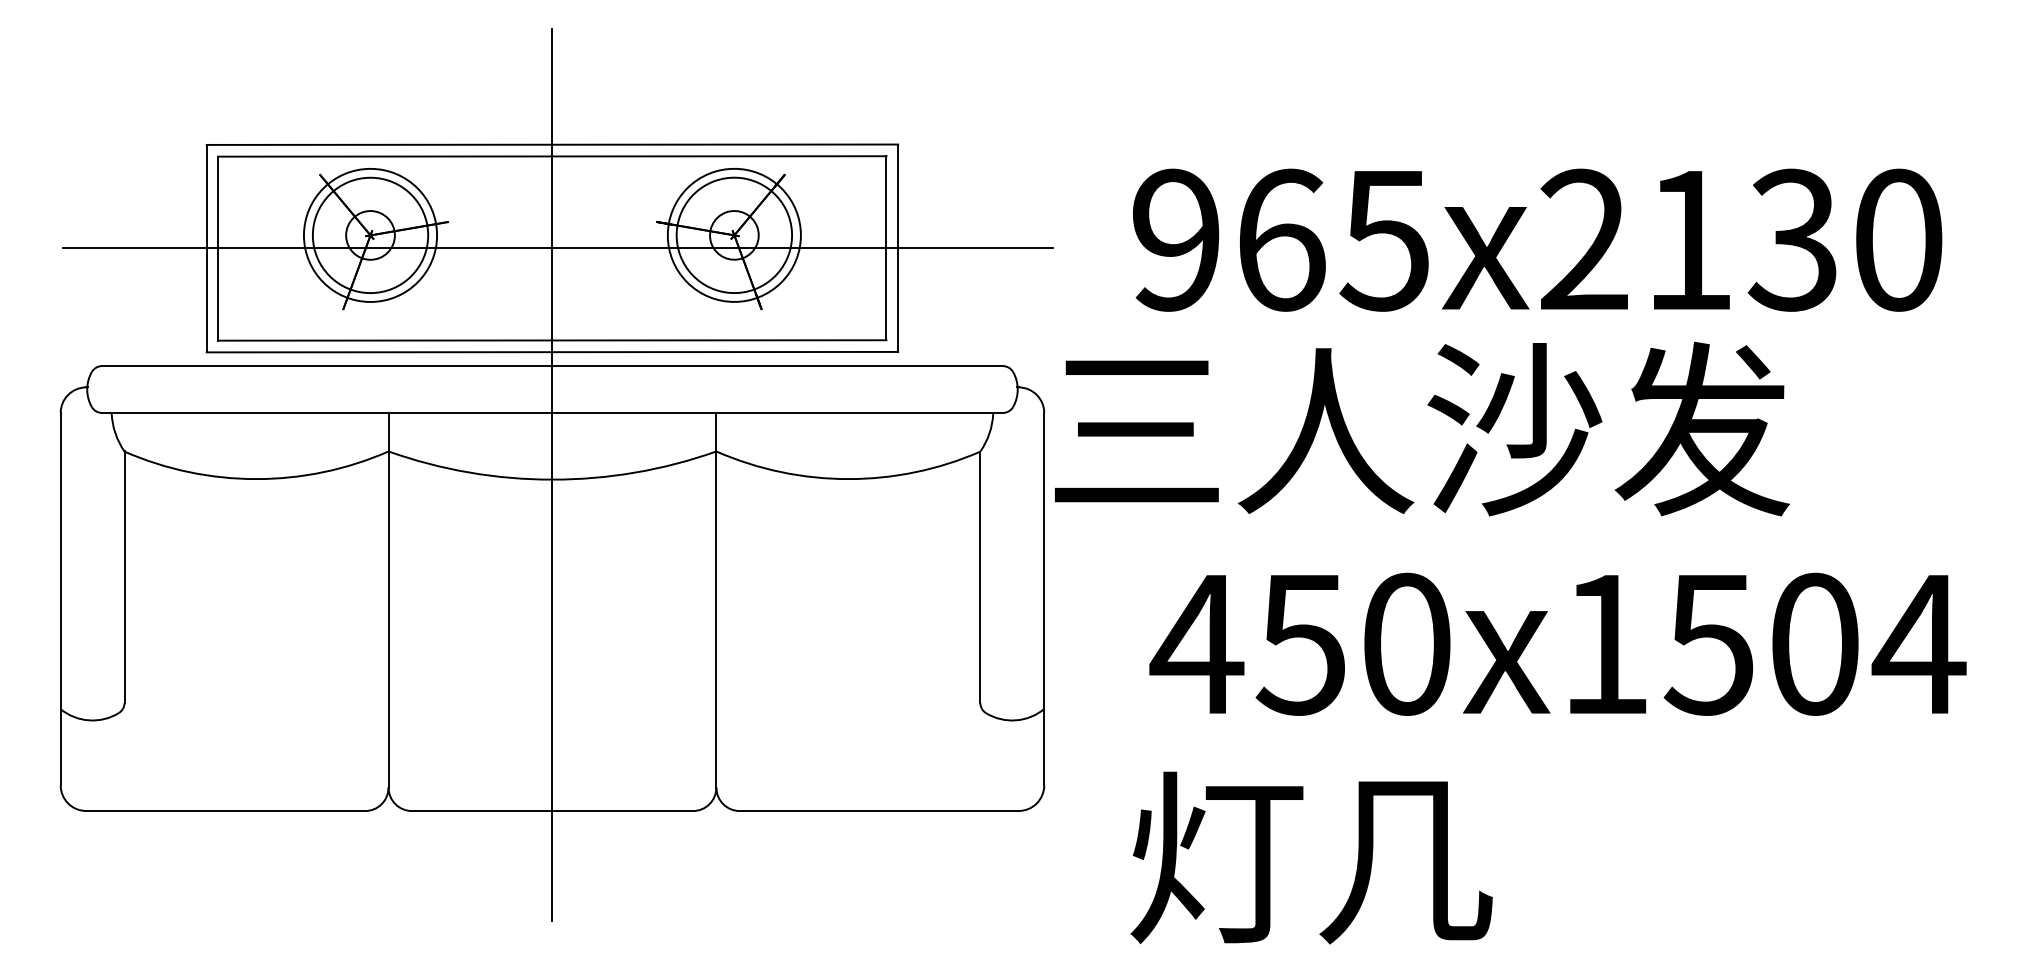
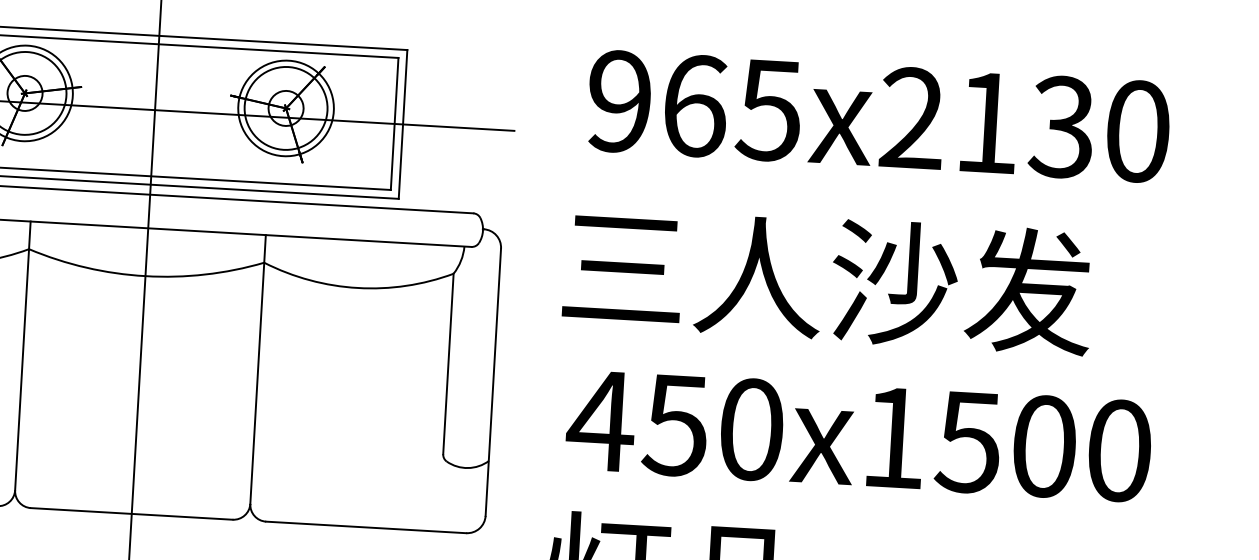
text: (1537, 239) -> (878, 116), moved
text: (1422, 428) -> (828, 278), moved
text: (1918, 643) -> (1118, 450), 450x1504 -> 450x1500

